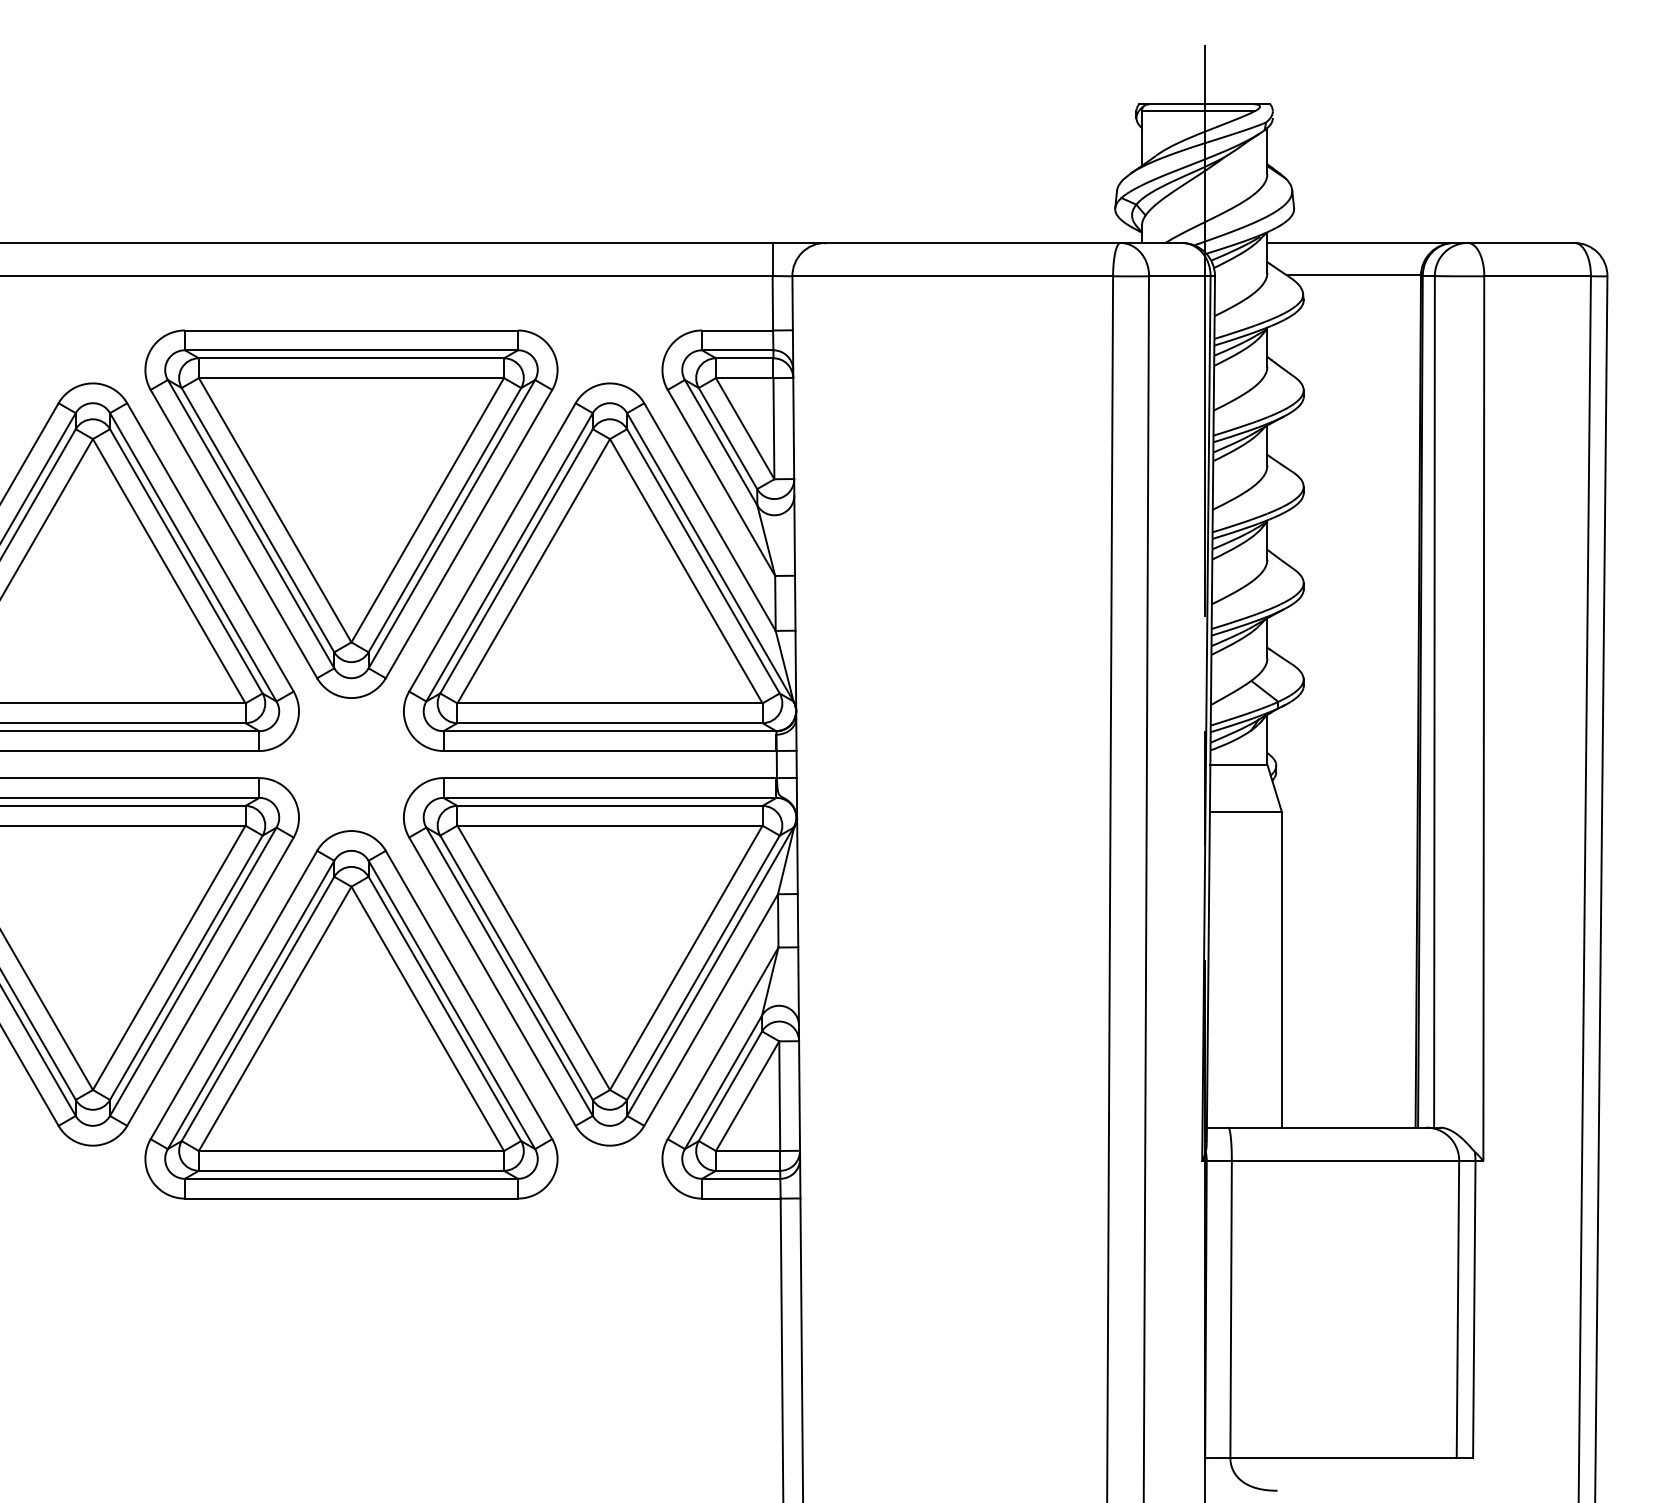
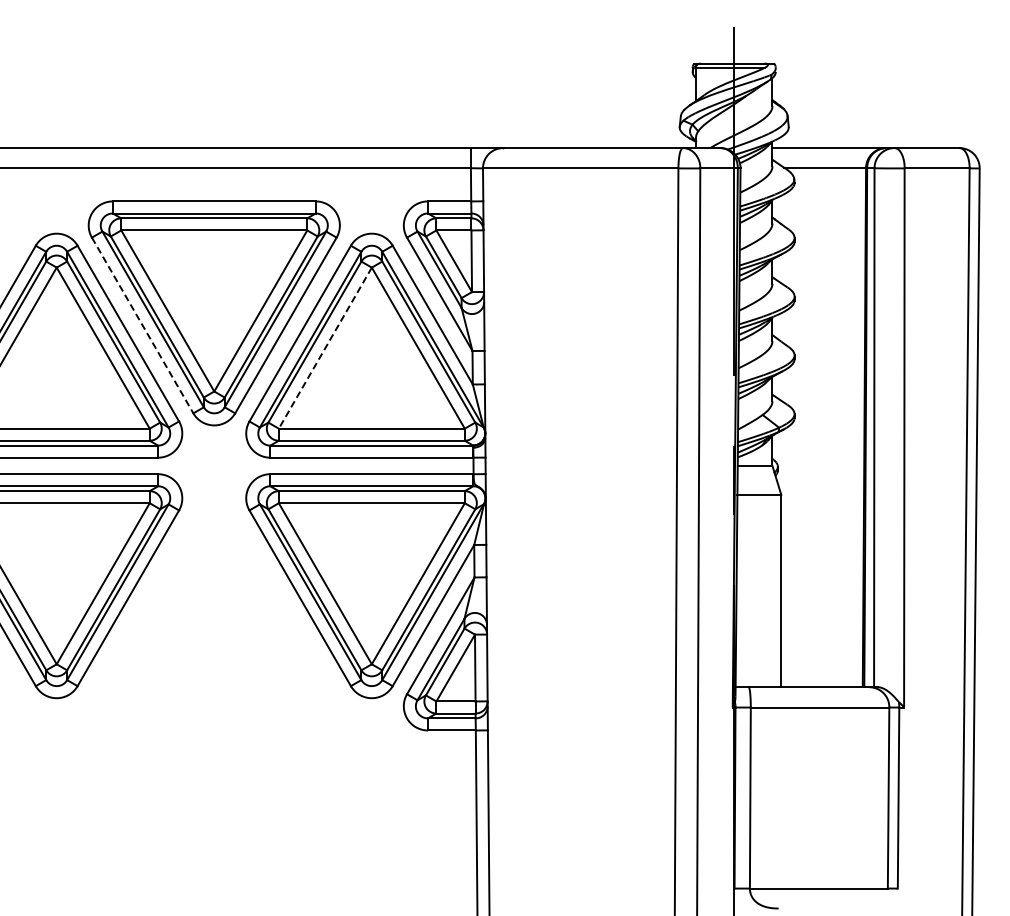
line: (233, 534) -> (142, 325), solid -> dashed
line: (533, 571) -> (325, 348), solid -> dashed
part: (350, 1014) -> (213, 618), removed

